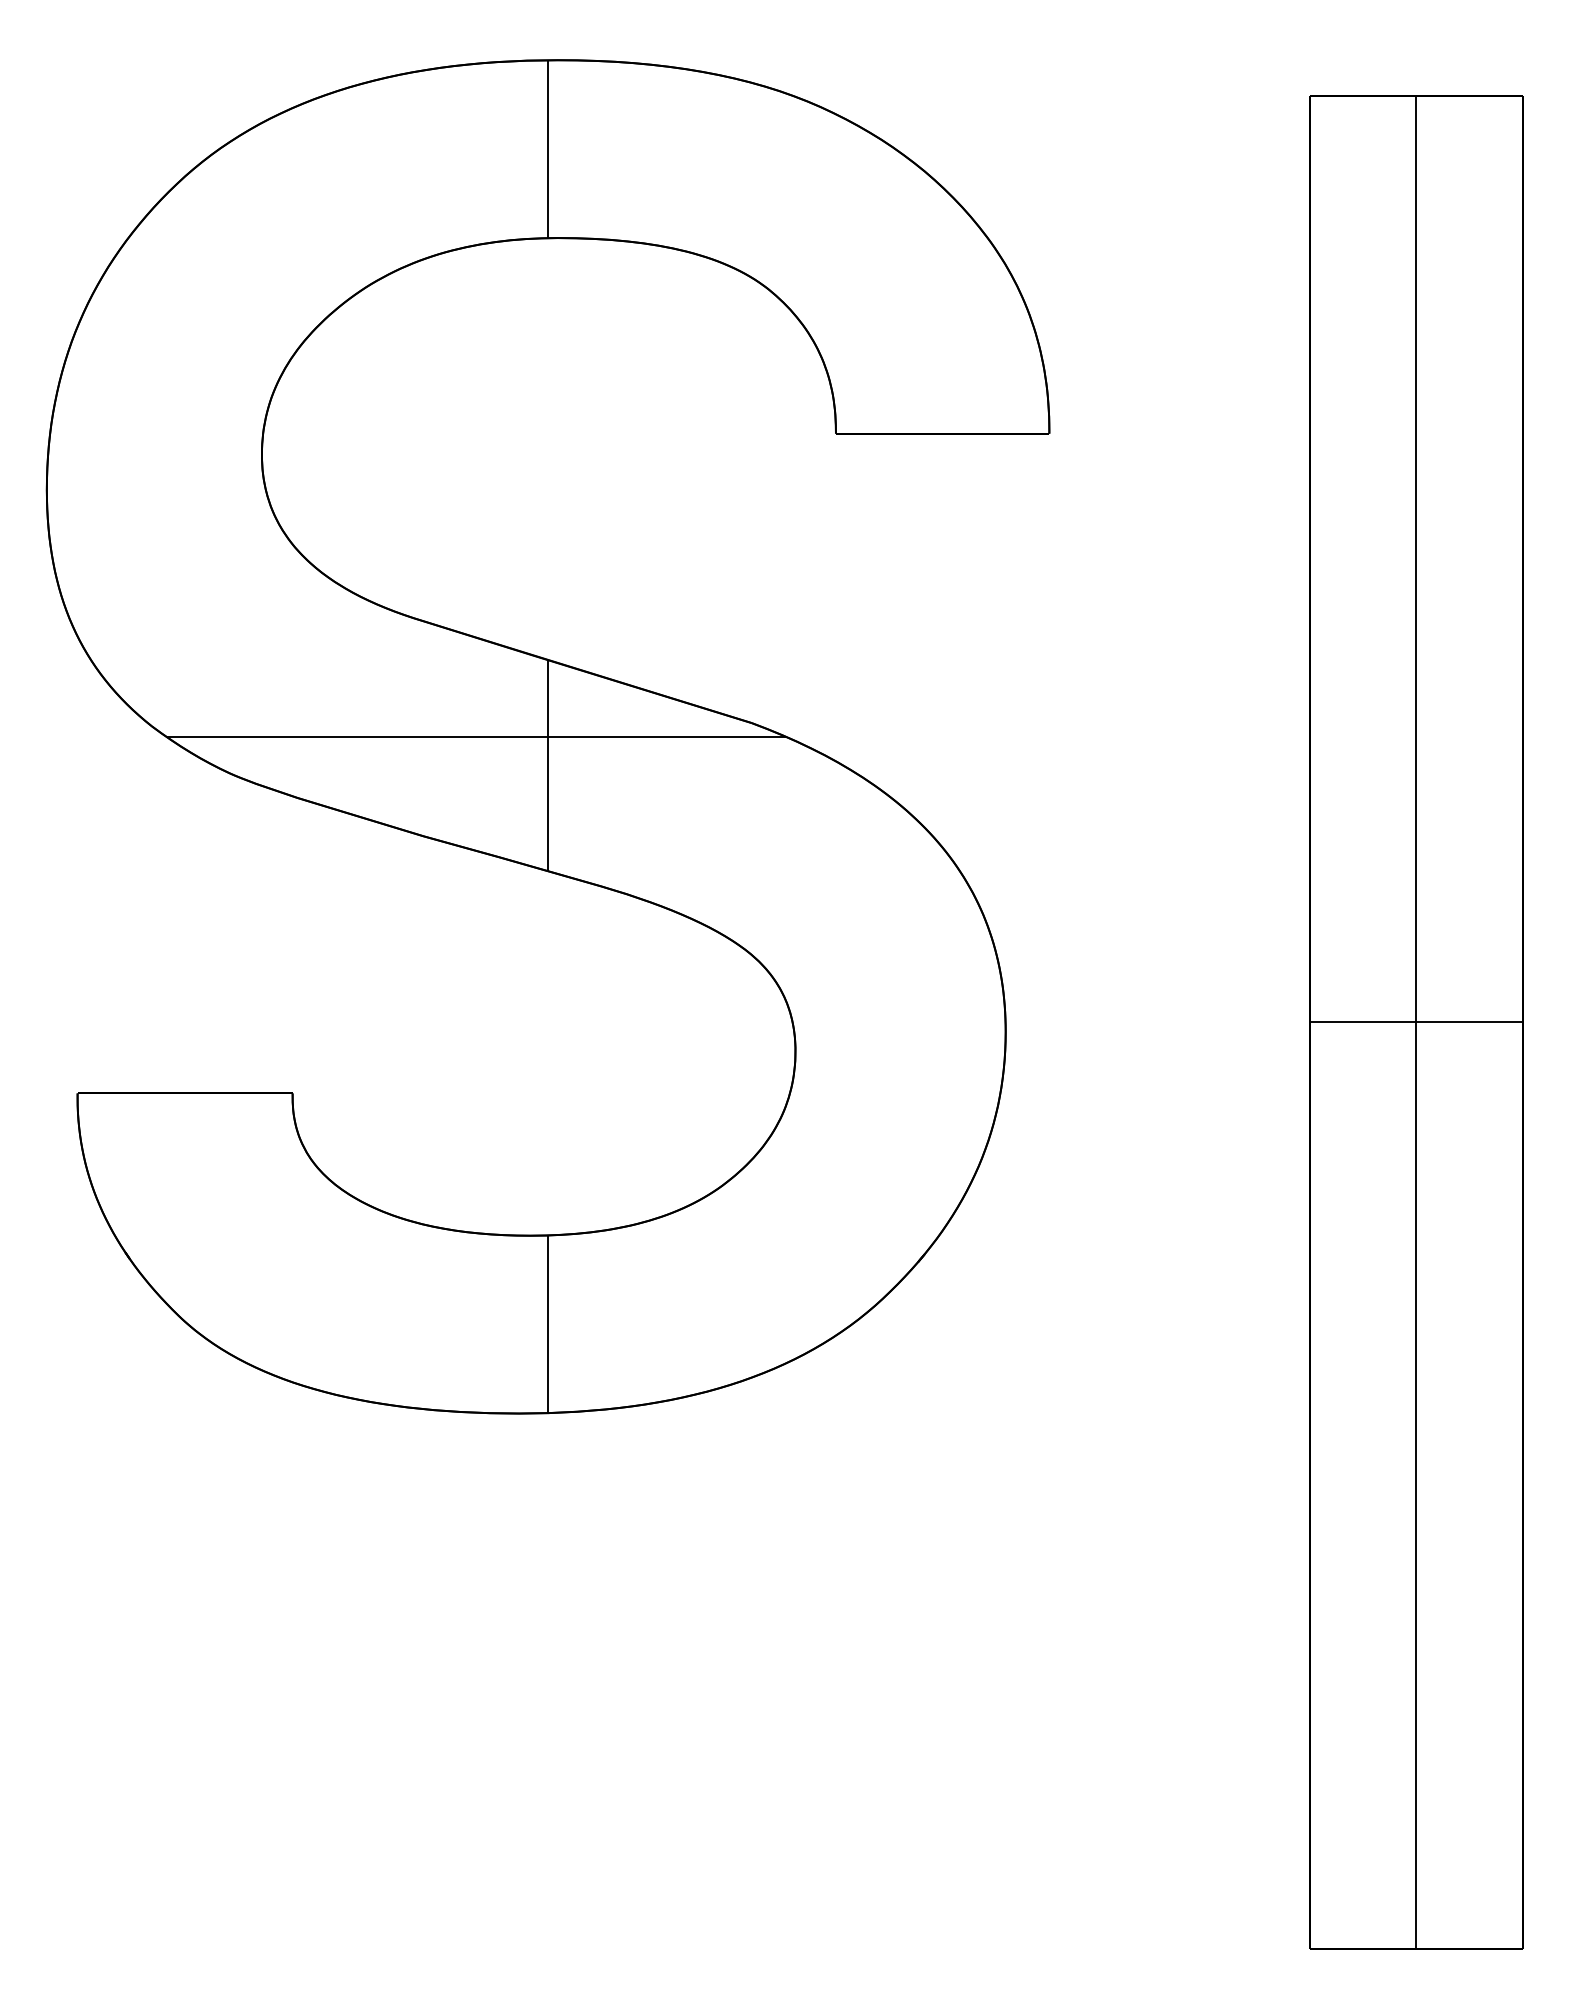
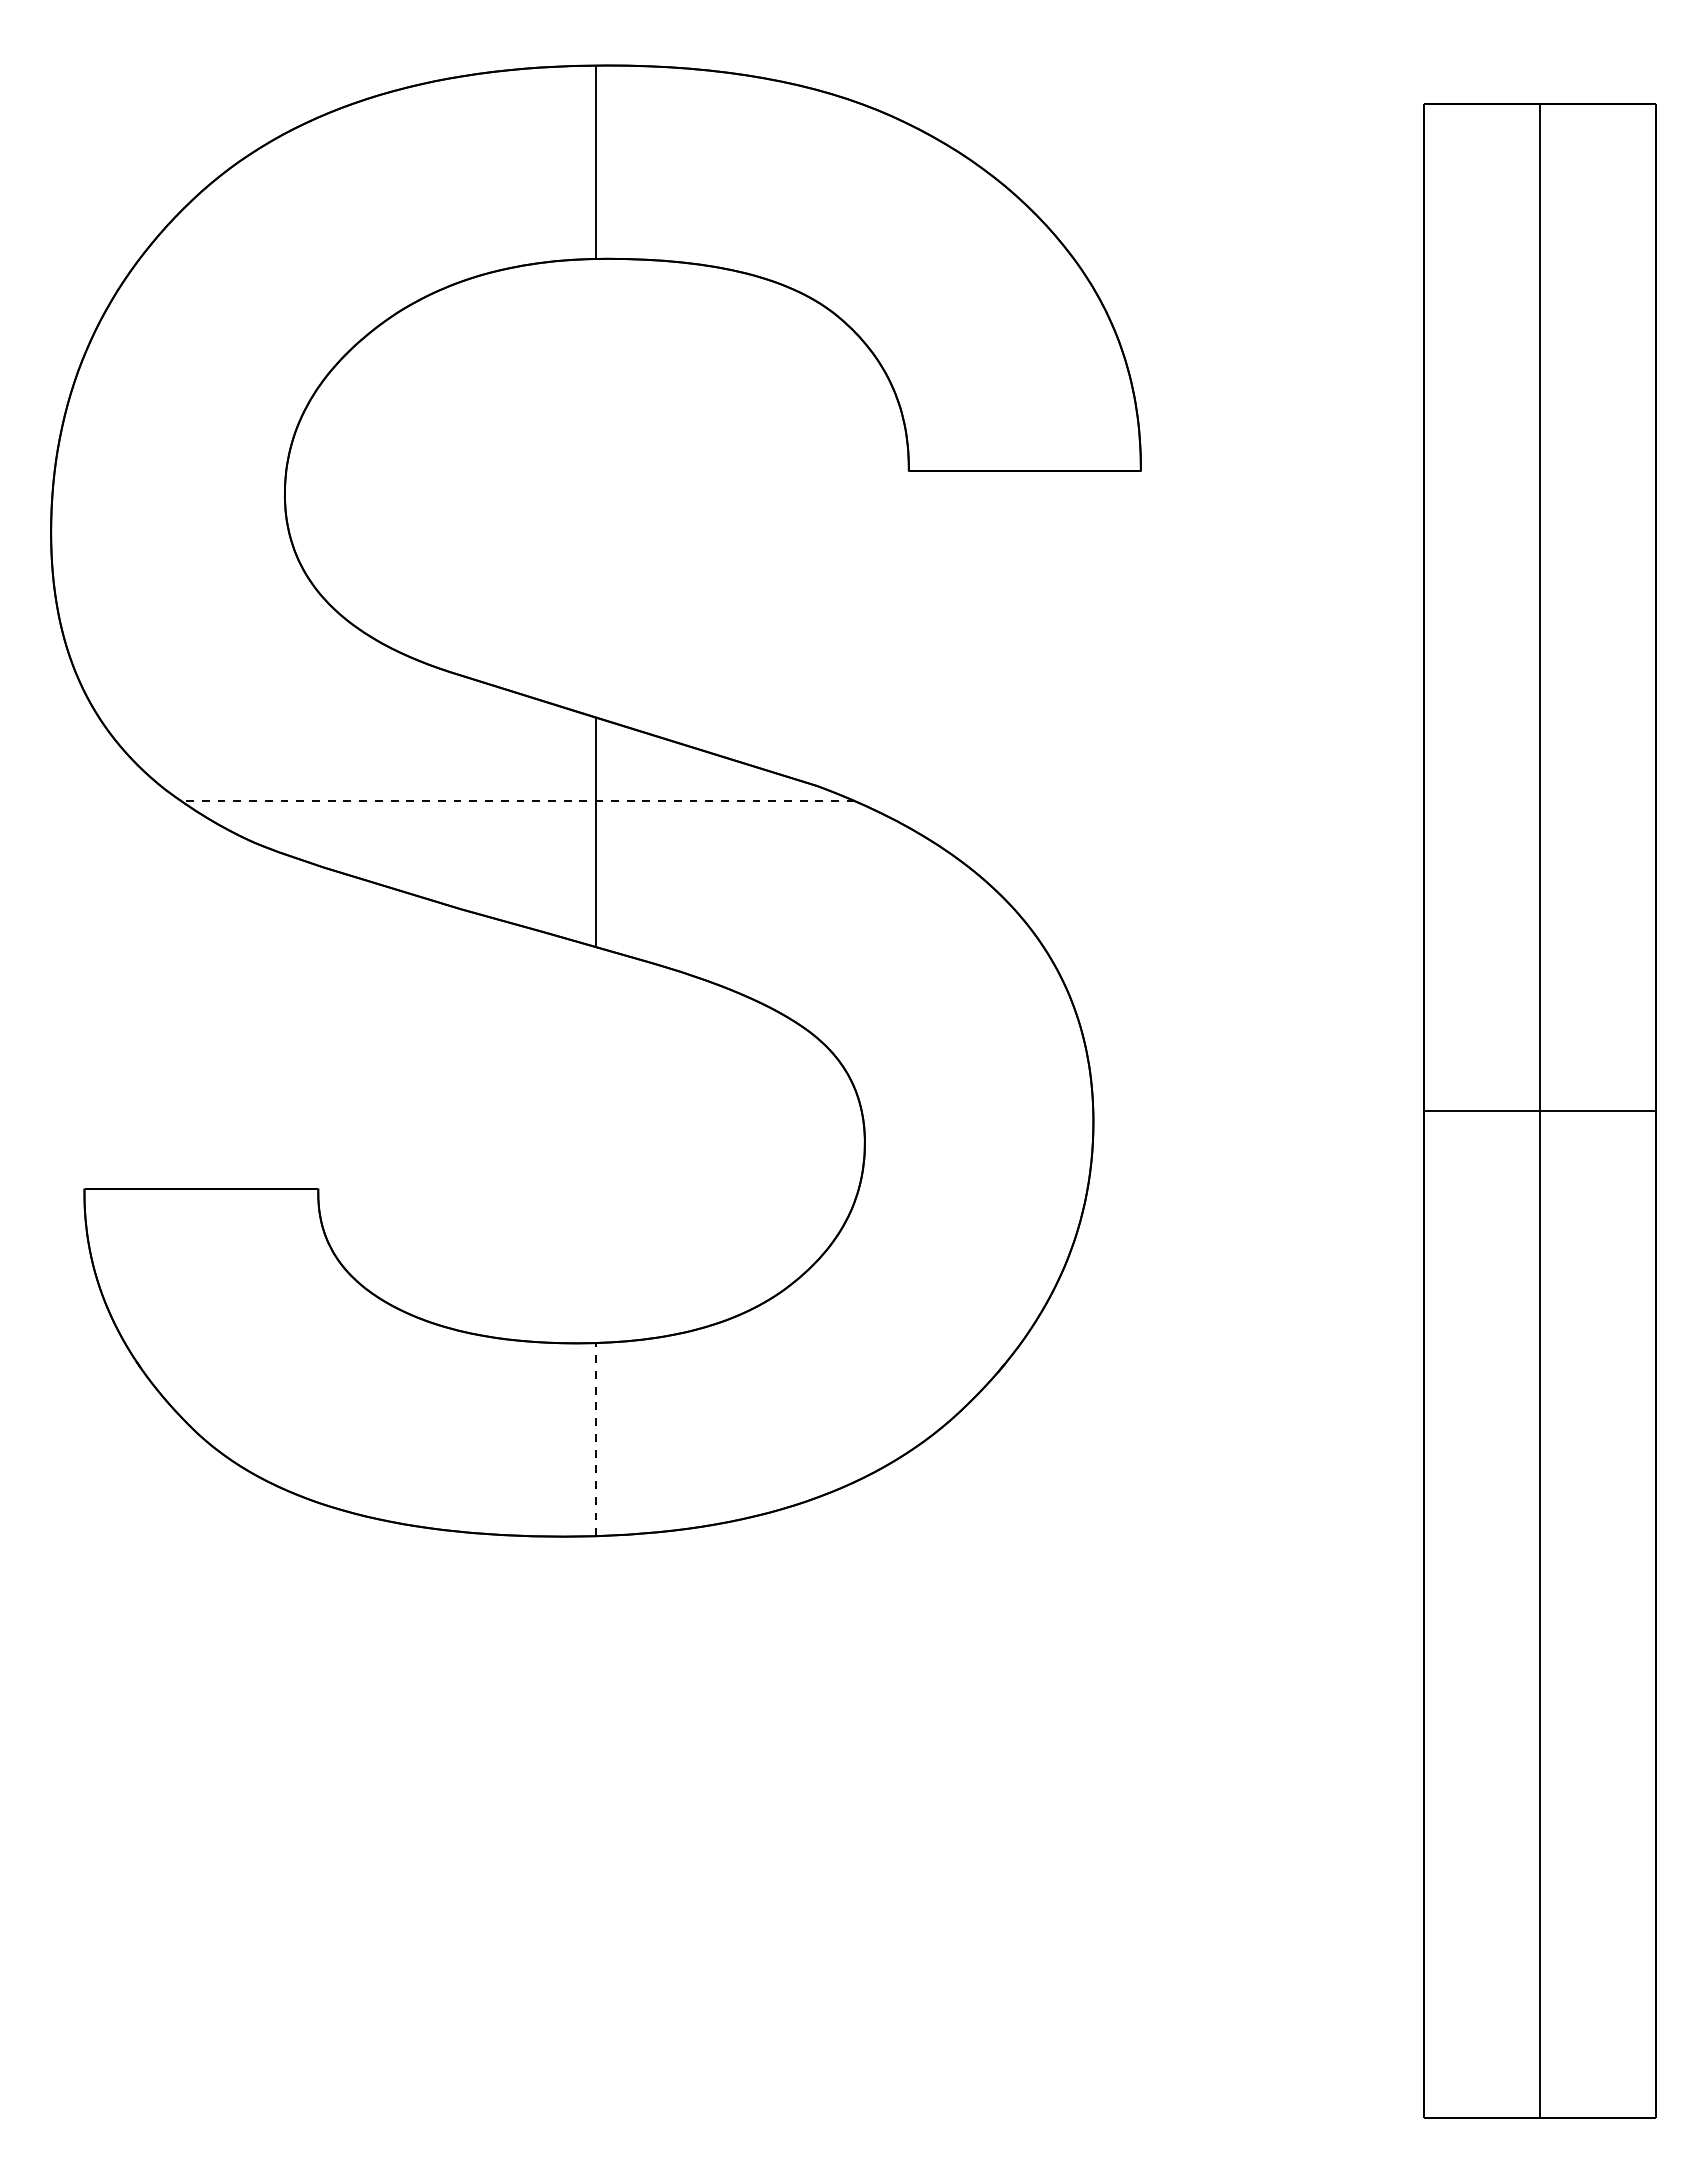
line: (475, 737) -> (517, 801), solid -> dashed
line: (547, 1324) -> (595, 1439), solid -> dashed

